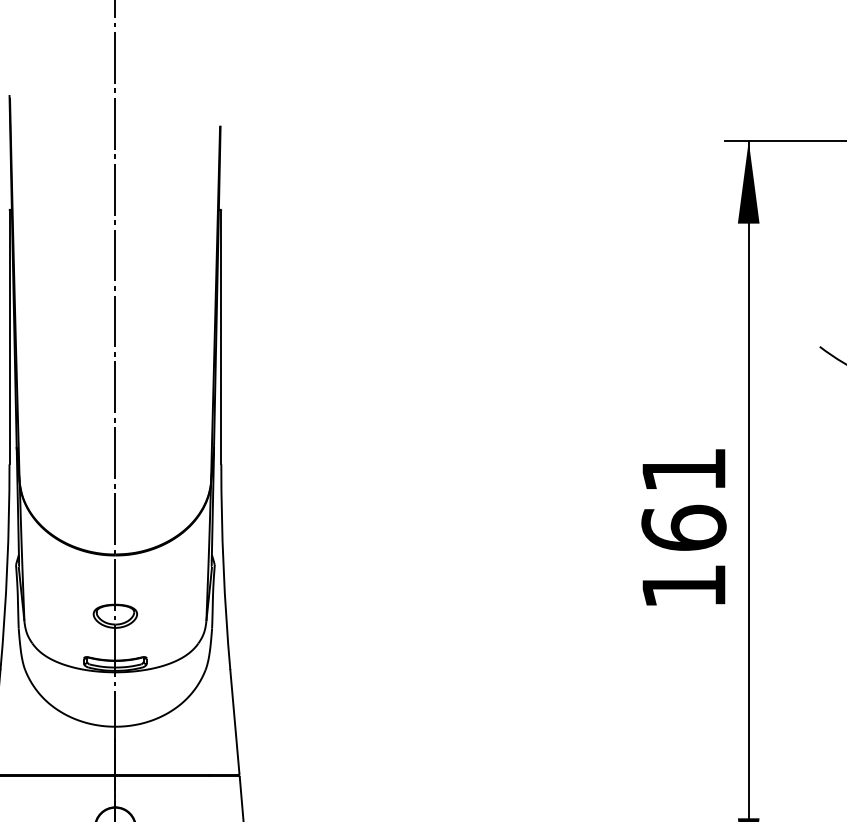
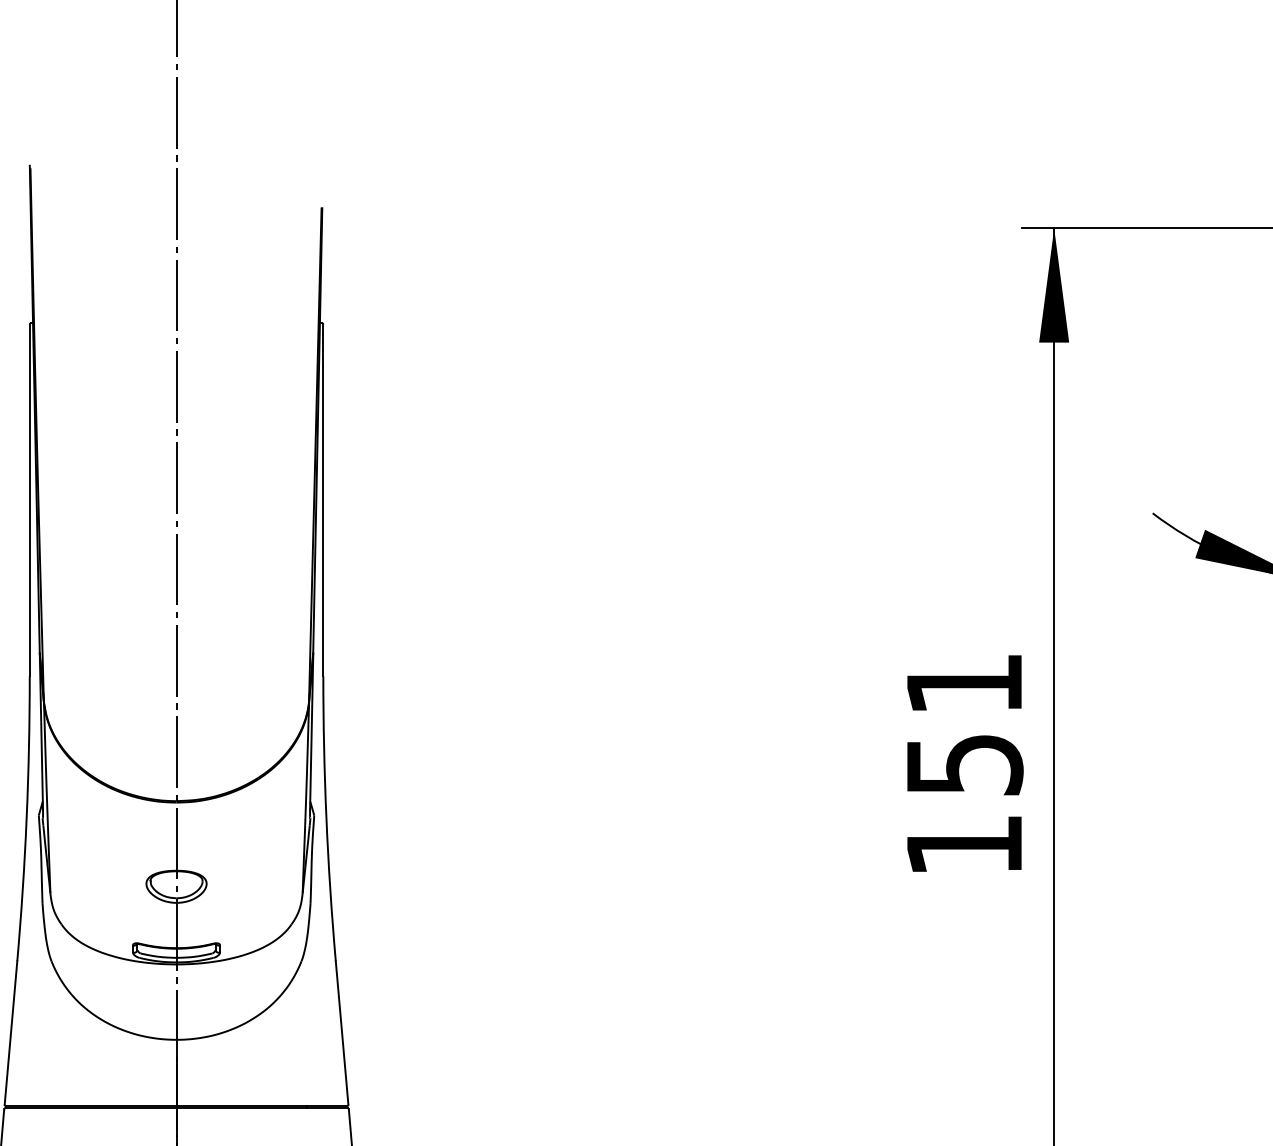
text: (684, 528) -> (964, 764), 161 -> 151

